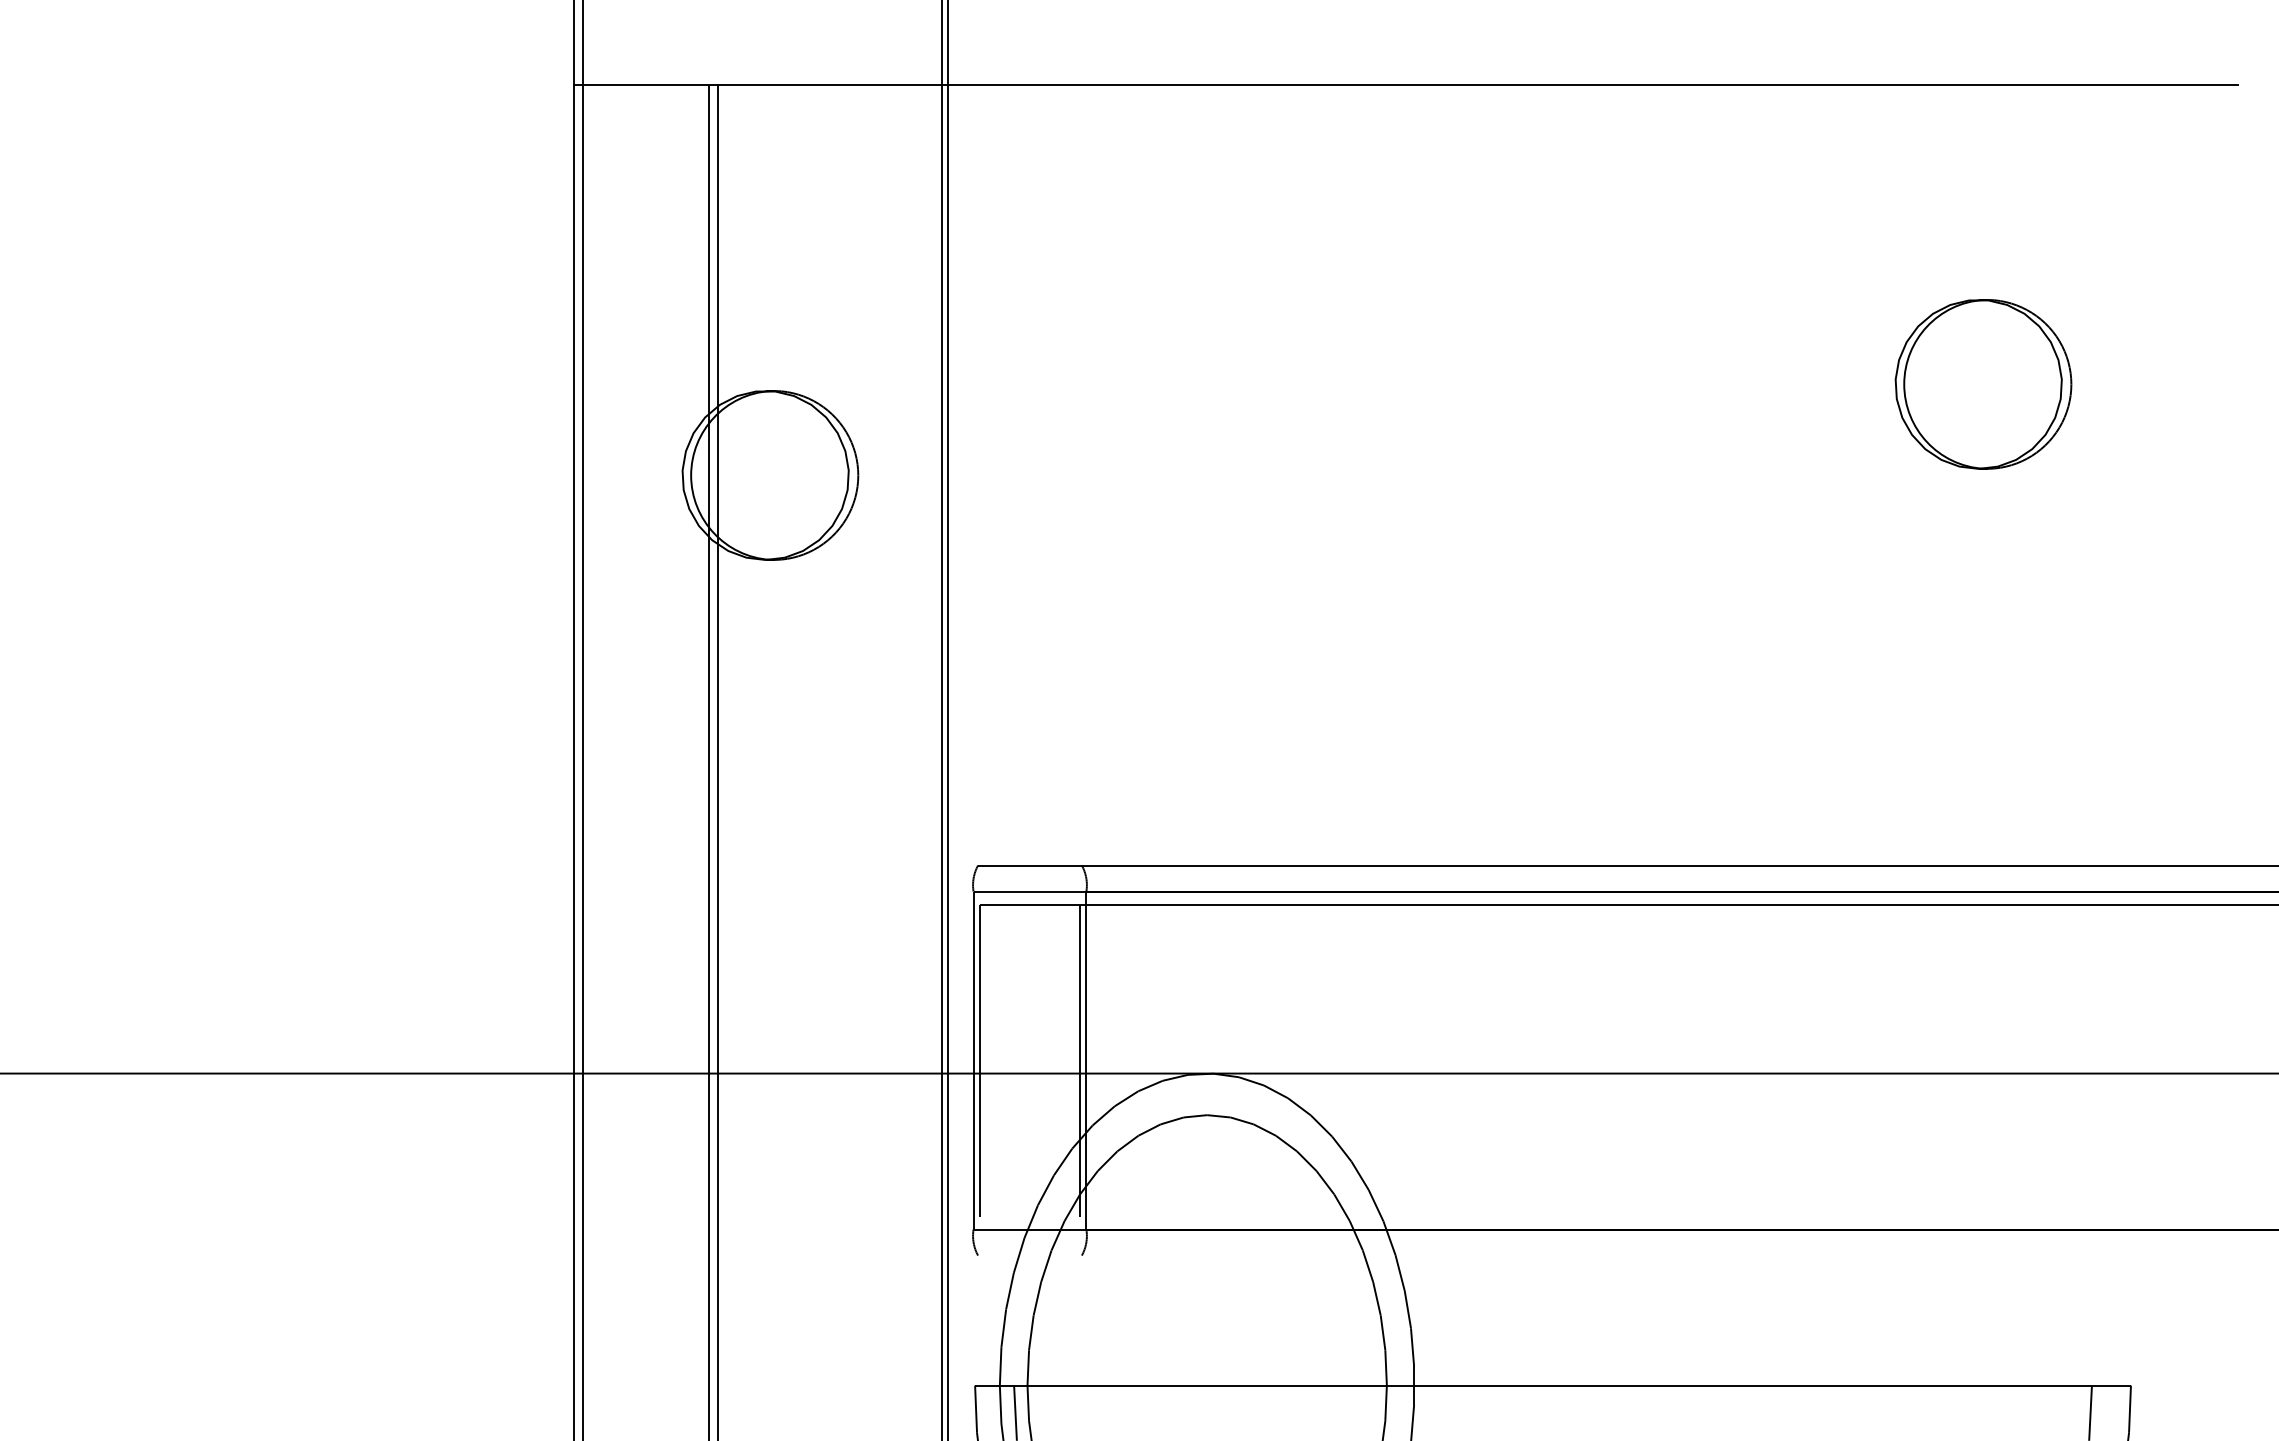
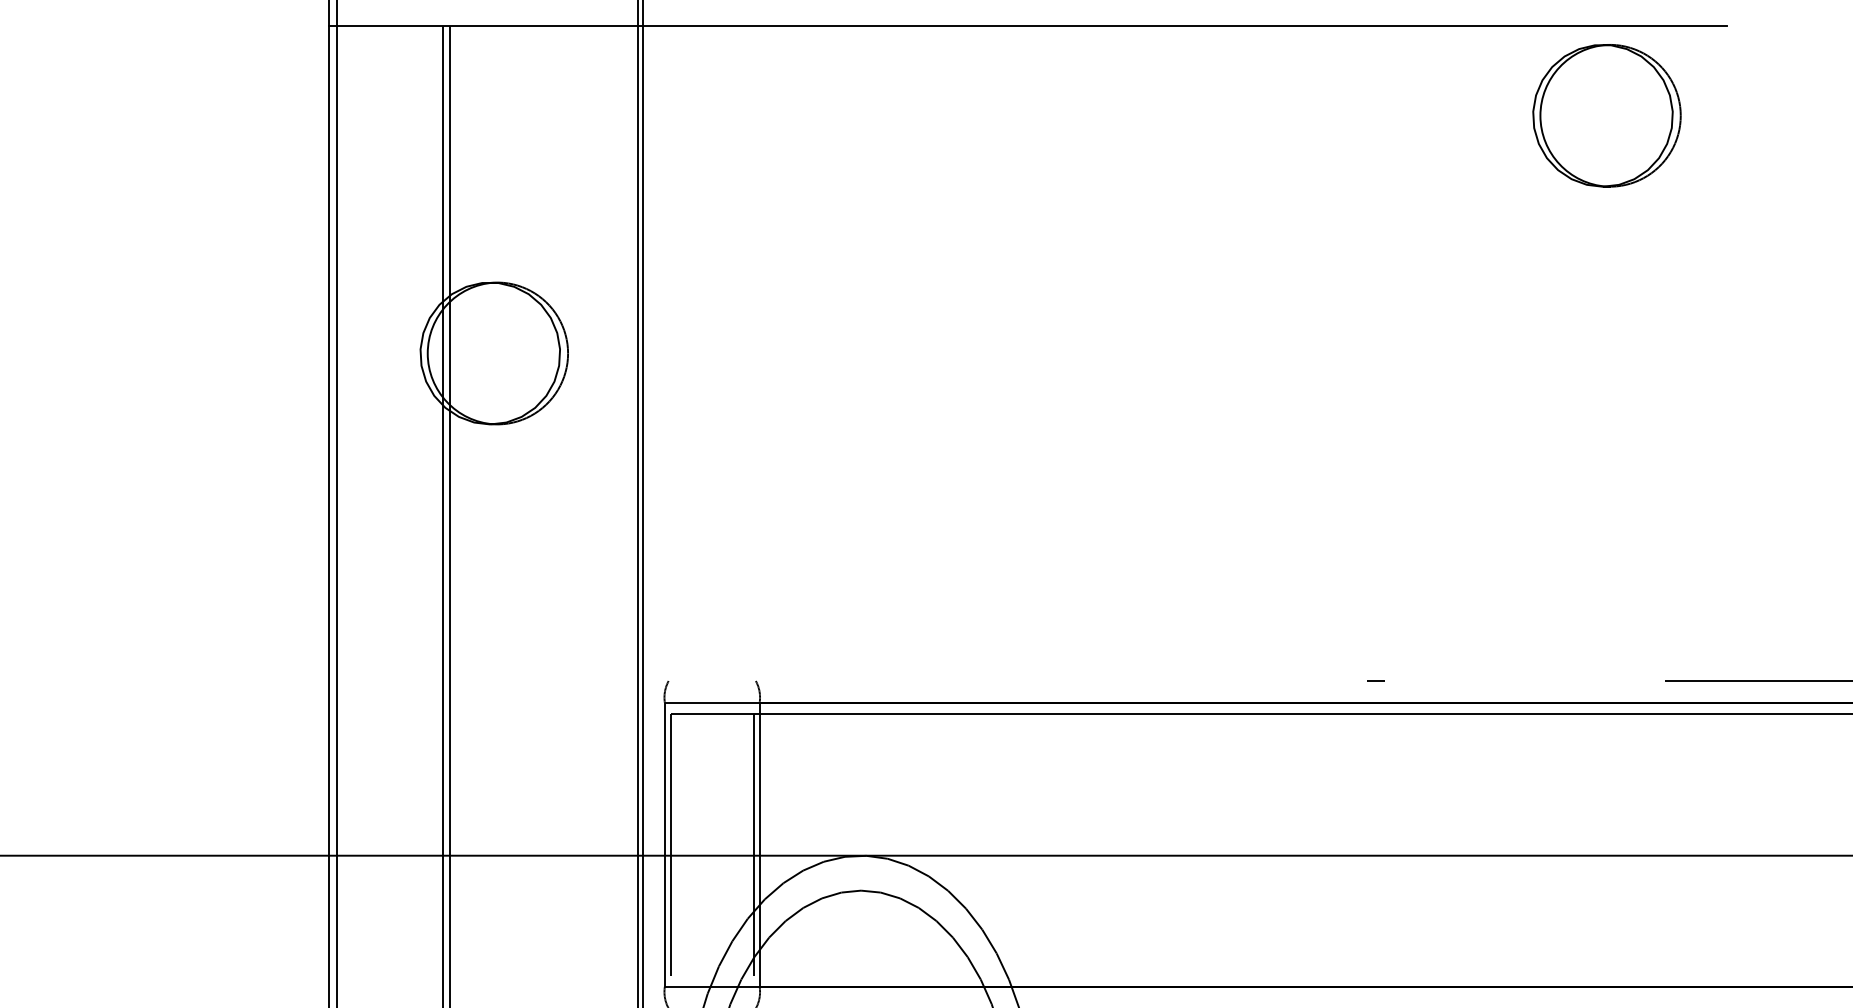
part: (1983, 384) -> (1606, 115), moved
line: (1393, 865) -> (1017, 681), removed
line: (1997, 865) -> (1524, 681), removed

